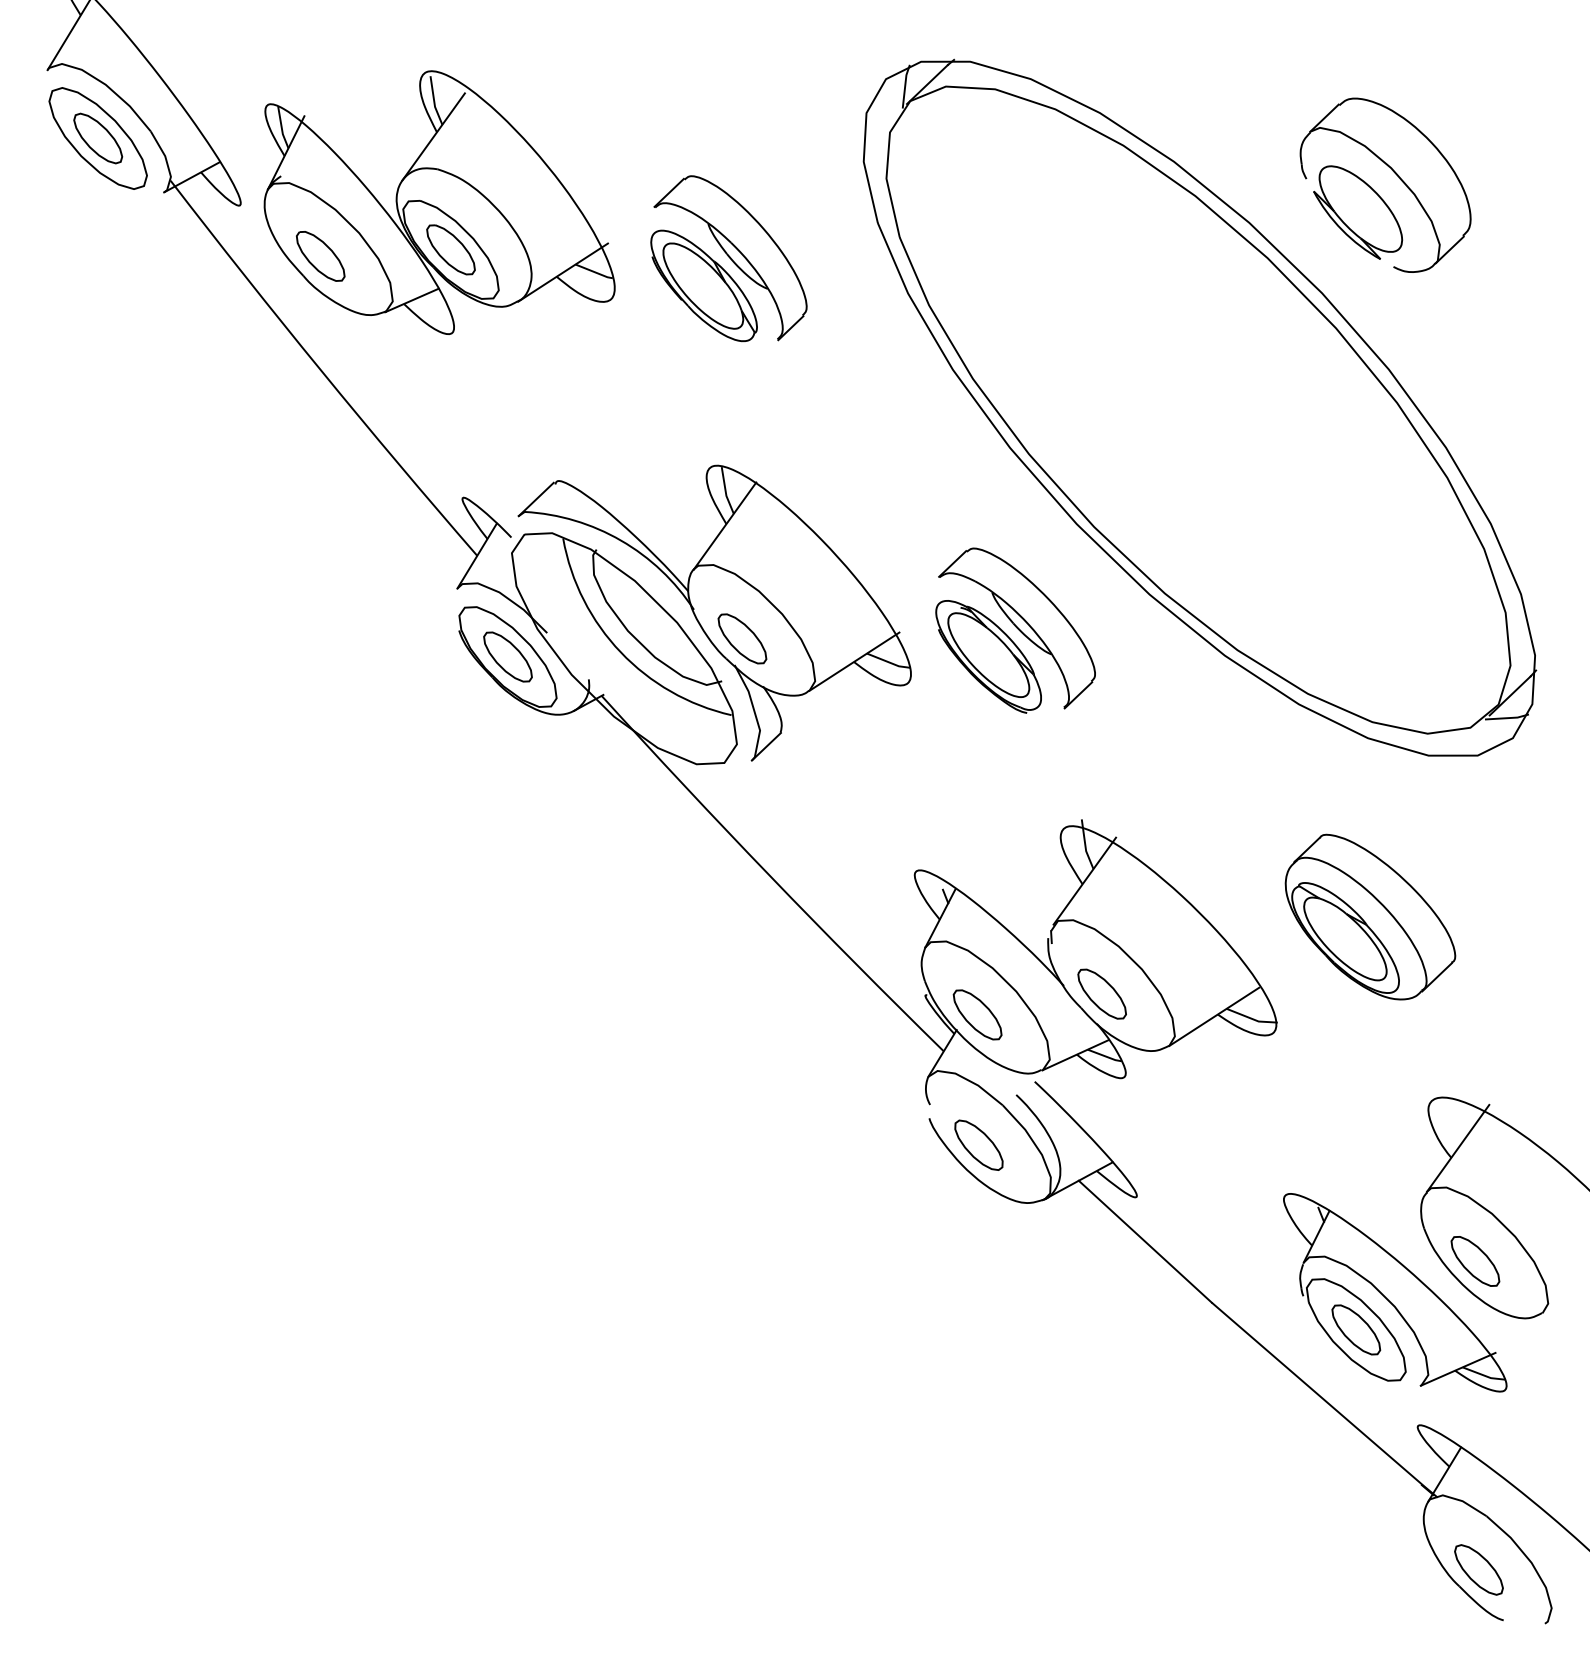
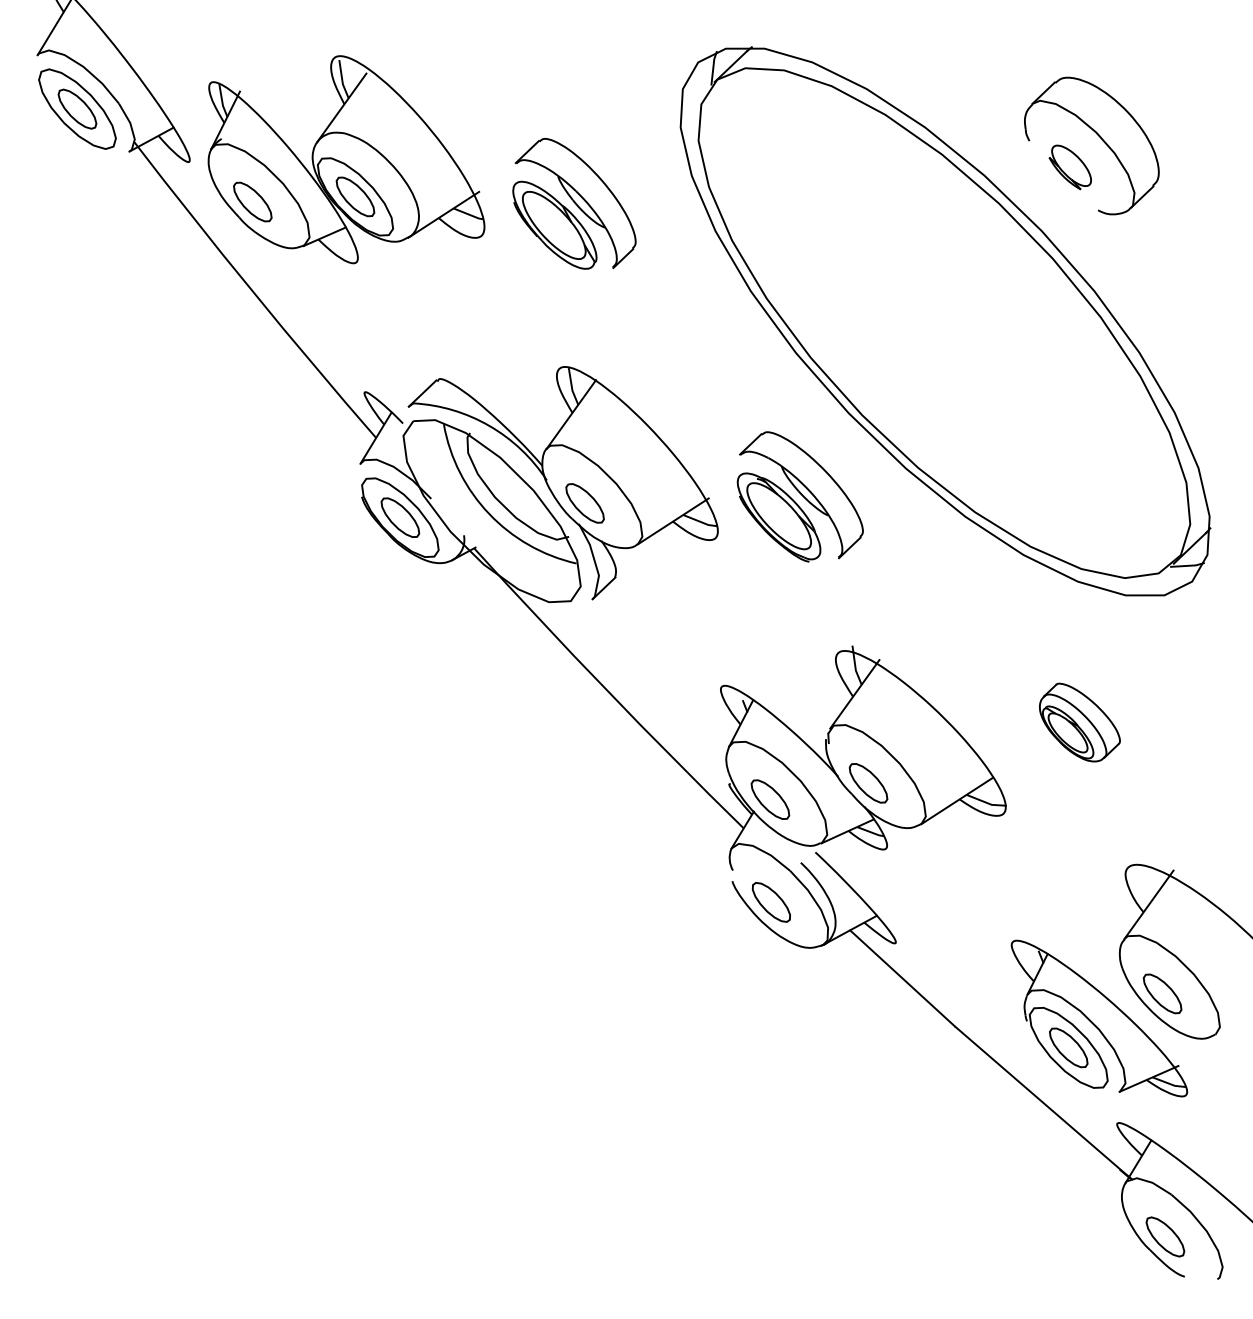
part: (1358, 212) -> (1070, 167), size x0.6
part: (1370, 916) -> (1079, 722), size x0.6

